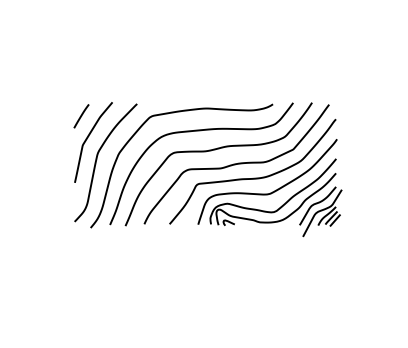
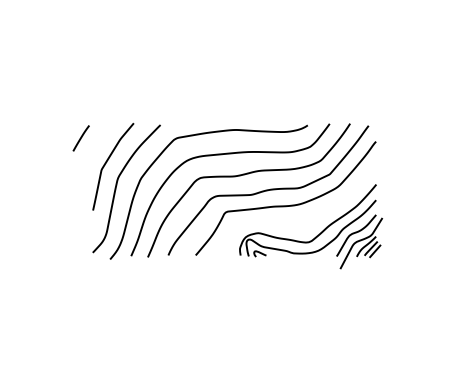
line: (80, 116) -> (80, 138), moved
curve: (274, 190) -> (309, 218), removed

